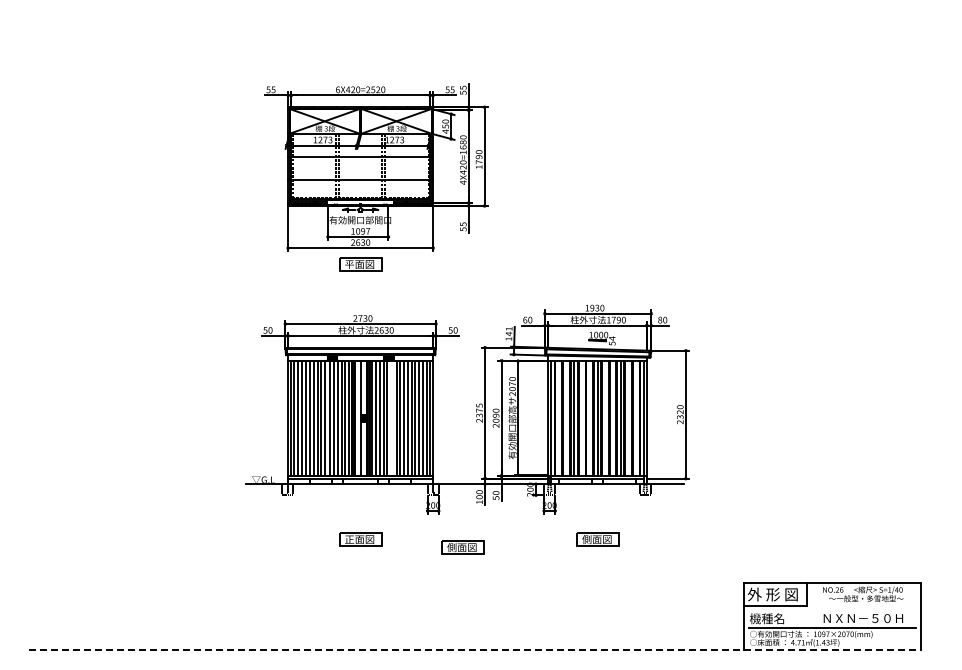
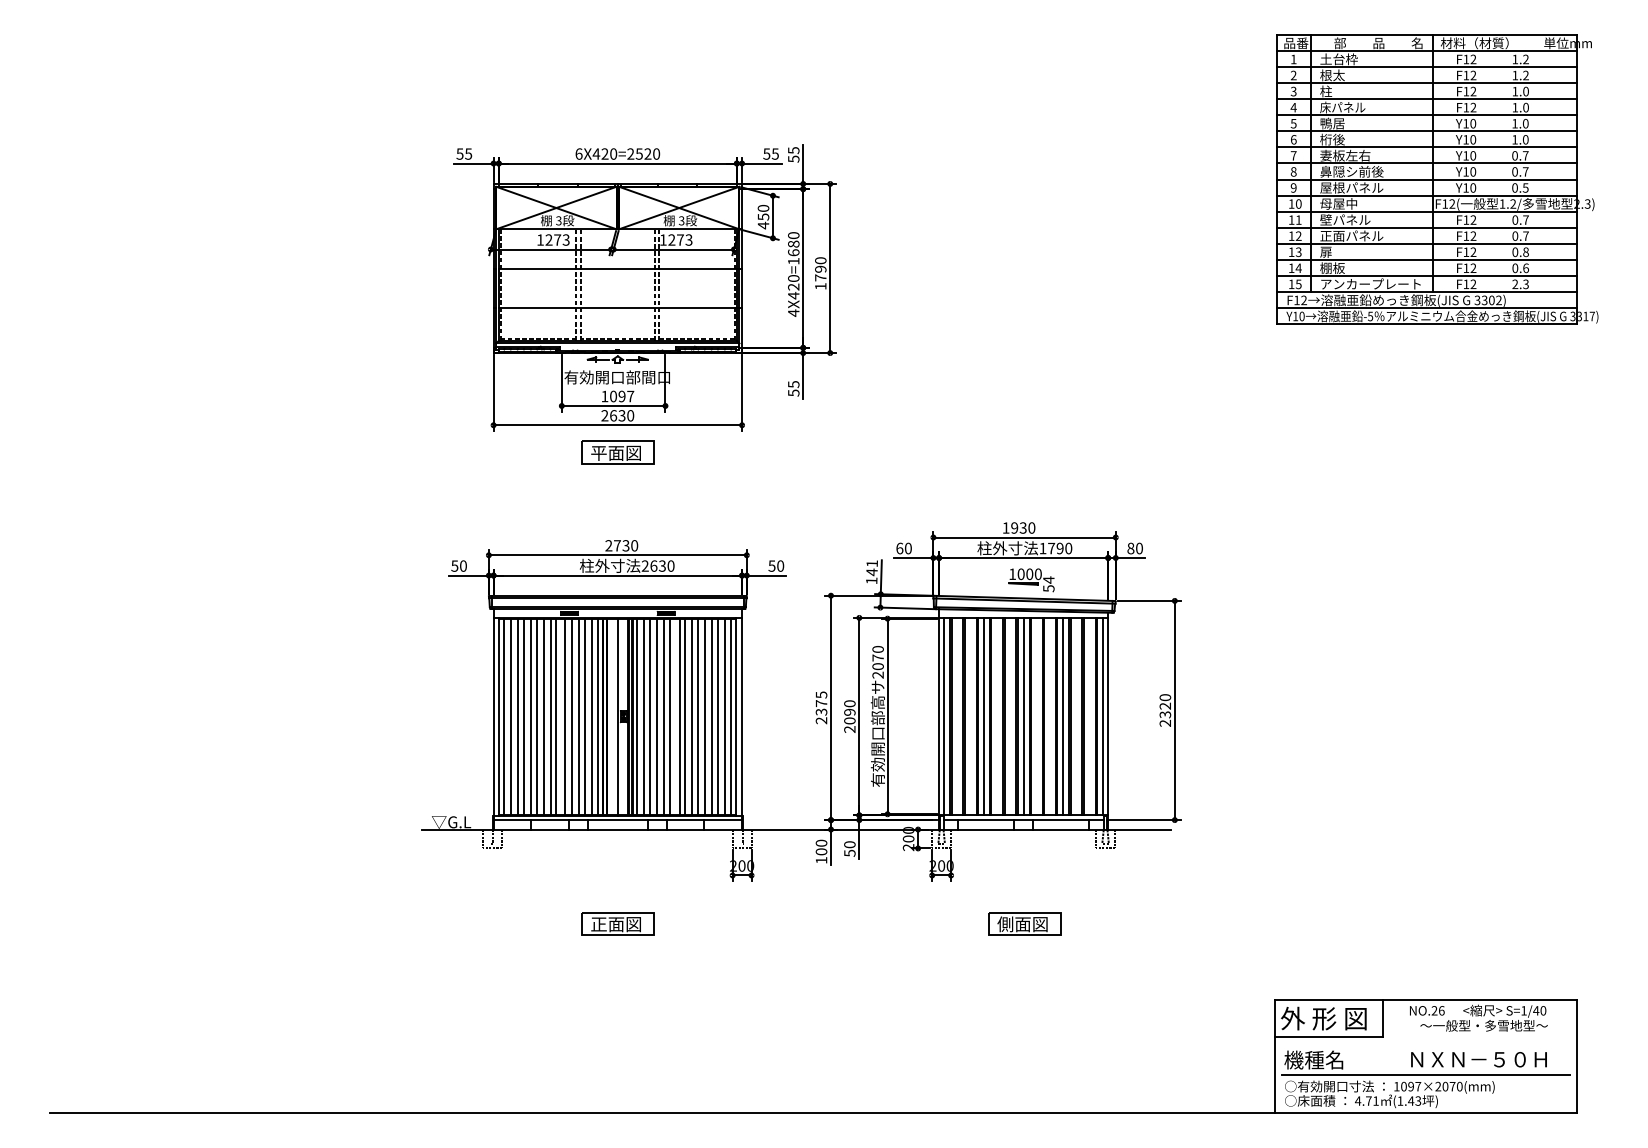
part: (838, 104) -> (1436, 179), added
line: (391, 418) -> (670, 717), added
part: (462, 547) -> (792, 937), removed
line: (474, 649) -> (812, 1112), dashed -> solid

